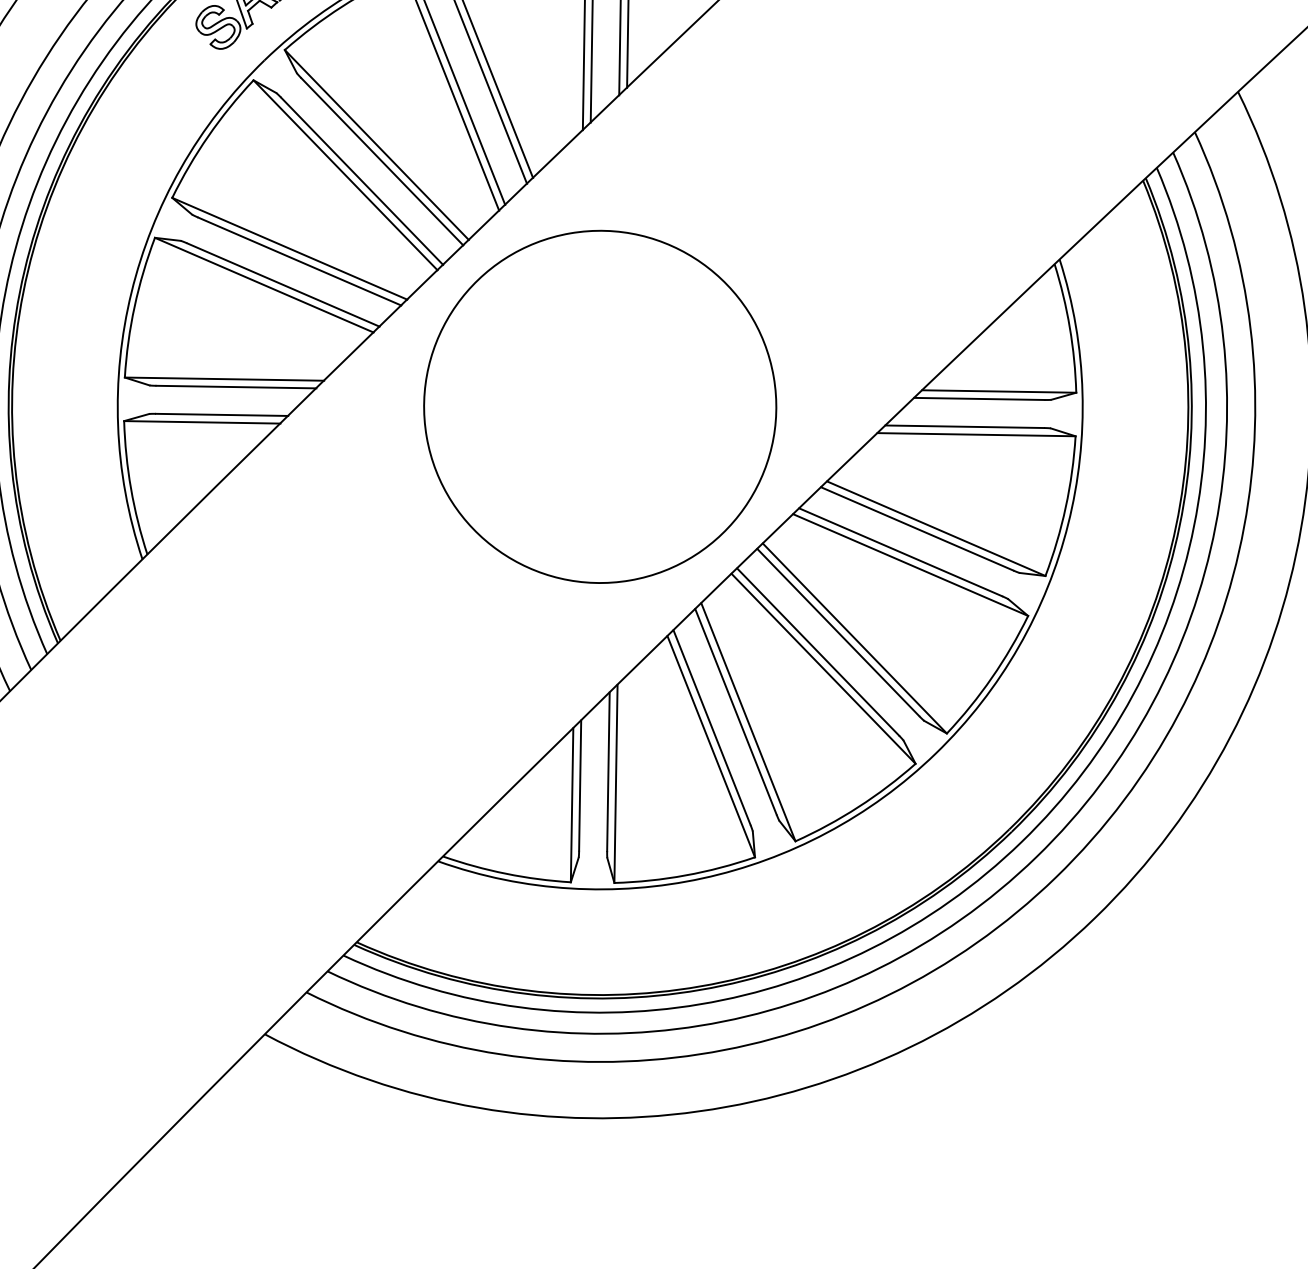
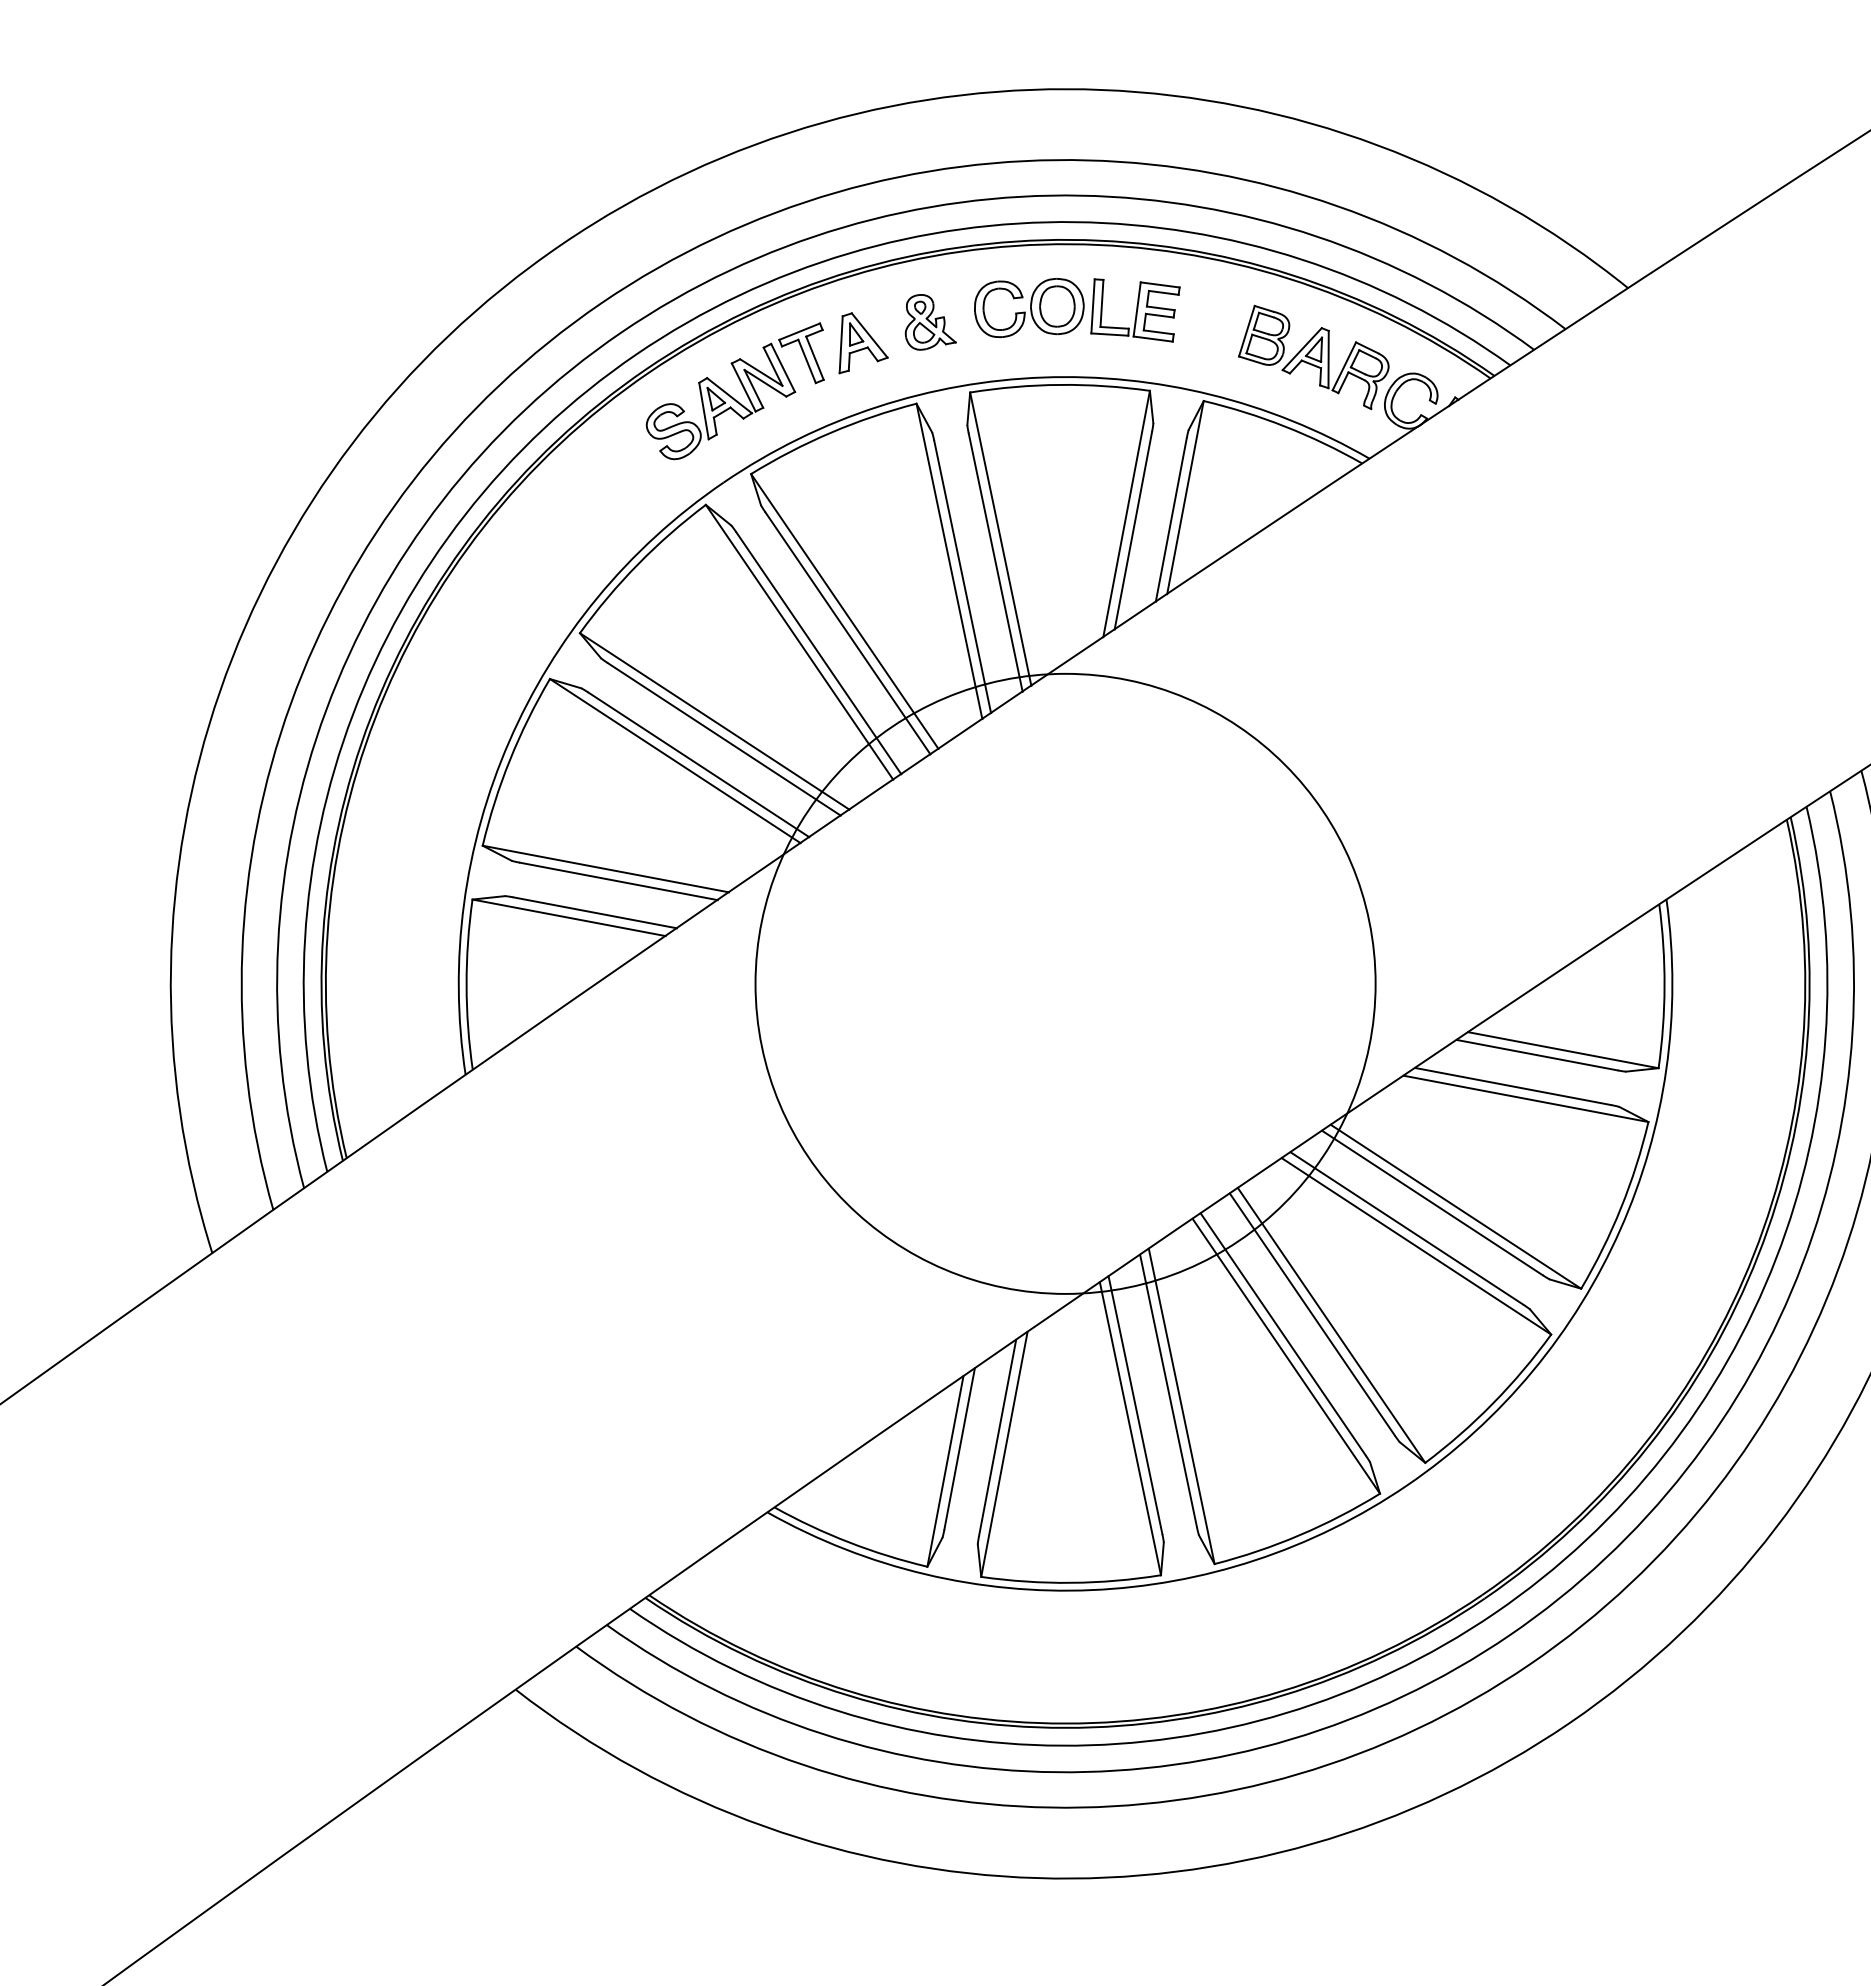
circle: (600, 406) -> (1065, 983), size x1.4

